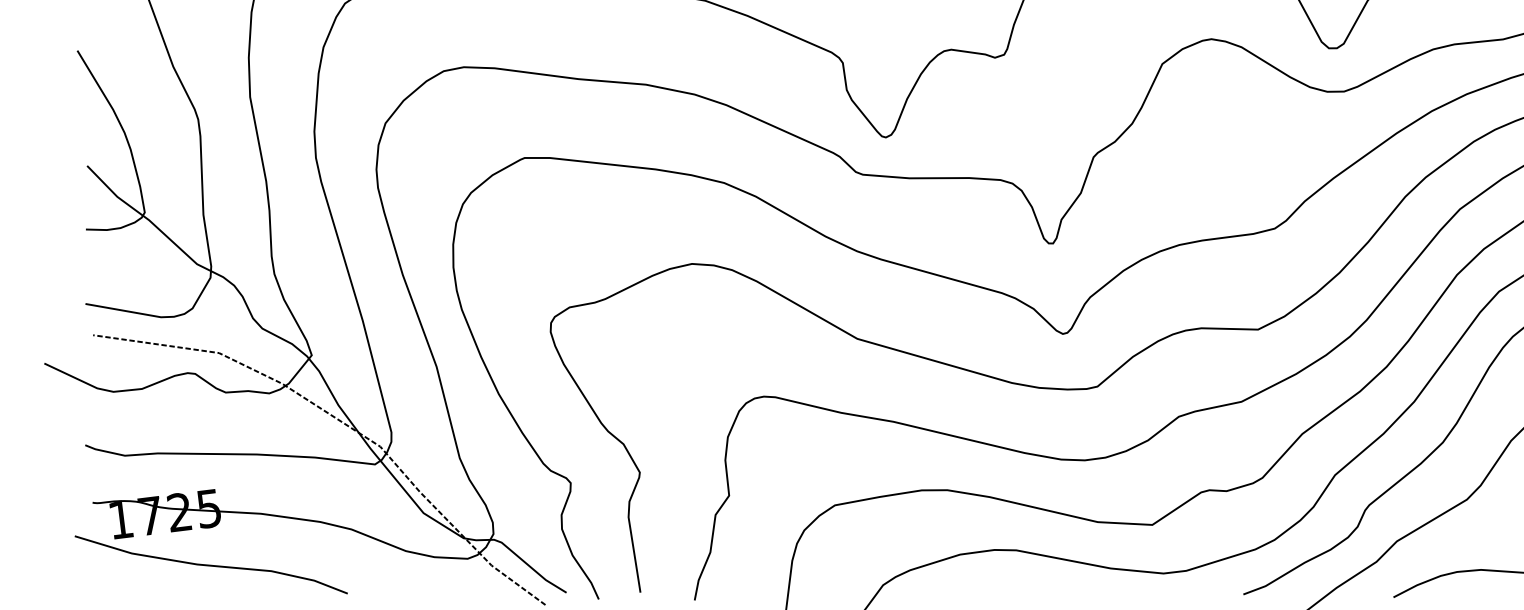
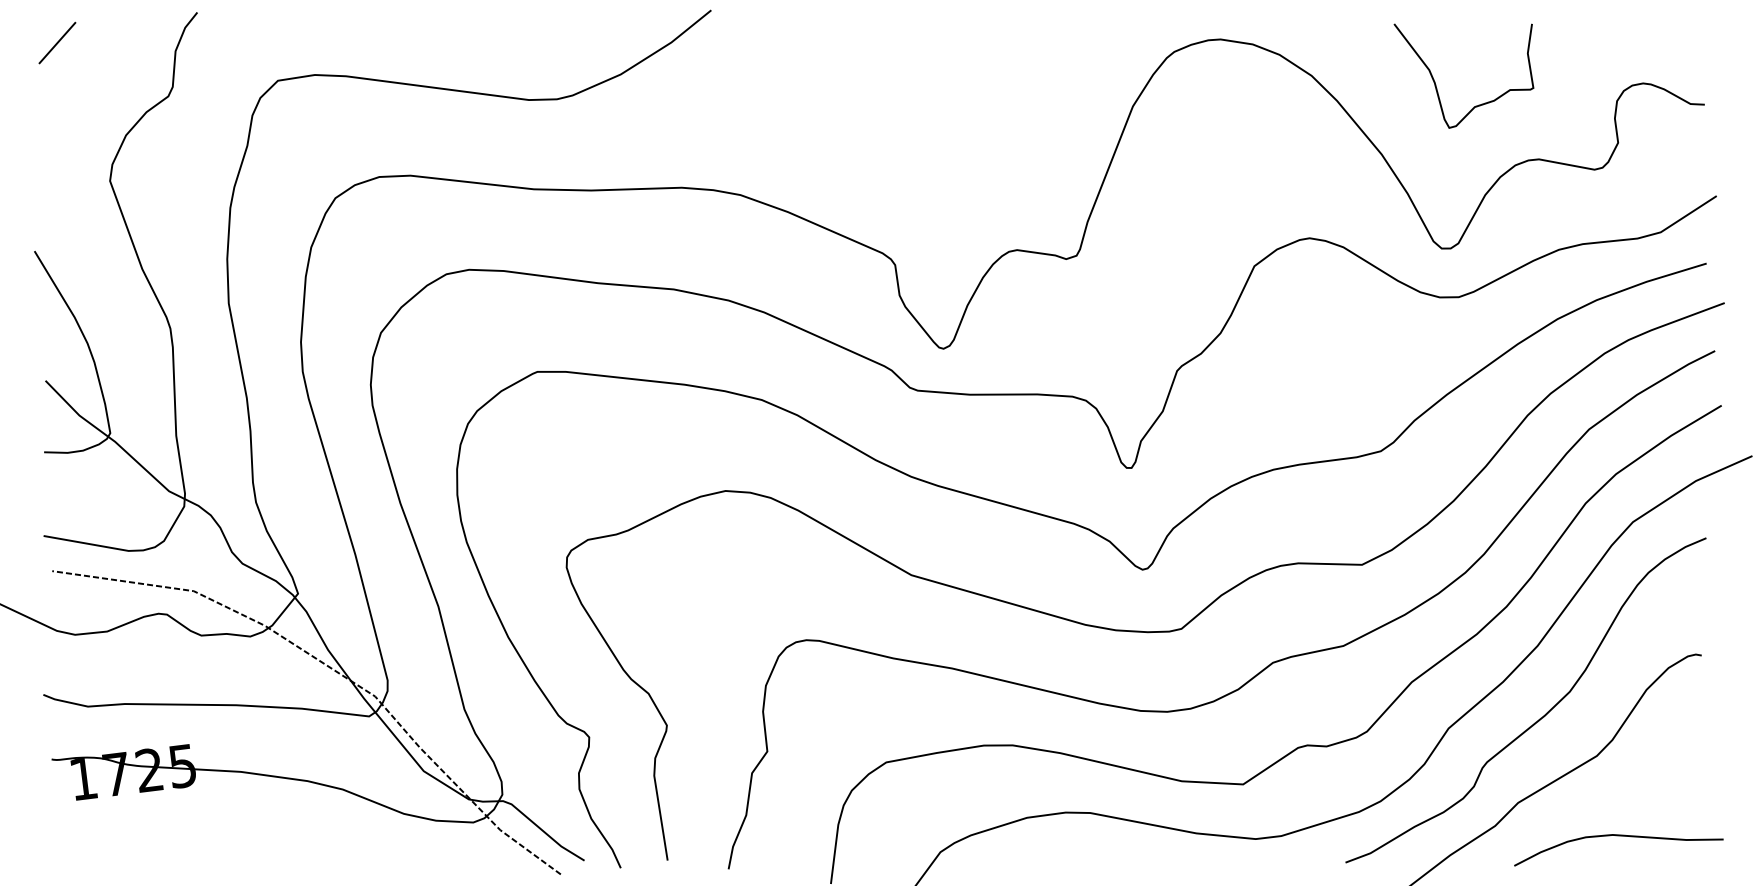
curve: (210, 565) -> (184, 829), removed

